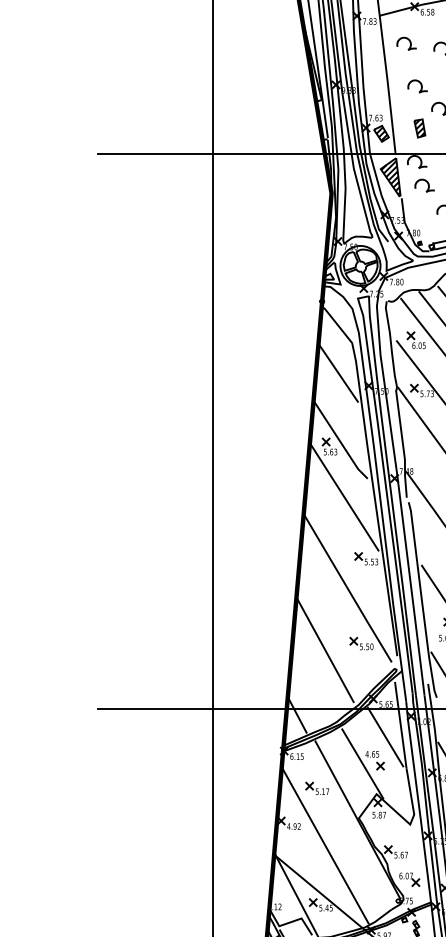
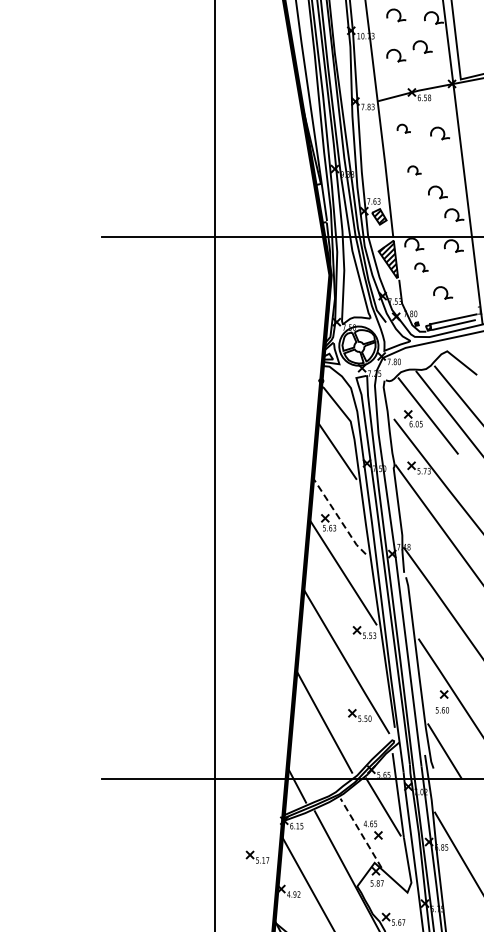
part: (406, 43) -> (403, 128), size x0.7
part: (417, 86) -> (414, 170), size x0.7
part: (419, 128) -> (416, 211), removed
part: (424, 185) -> (421, 267), size x0.7
line: (339, 441) -> (338, 517), solid -> dashed
line: (362, 763) -> (360, 832), solid -> dashed
part: (317, 787) -> (257, 856), moved

